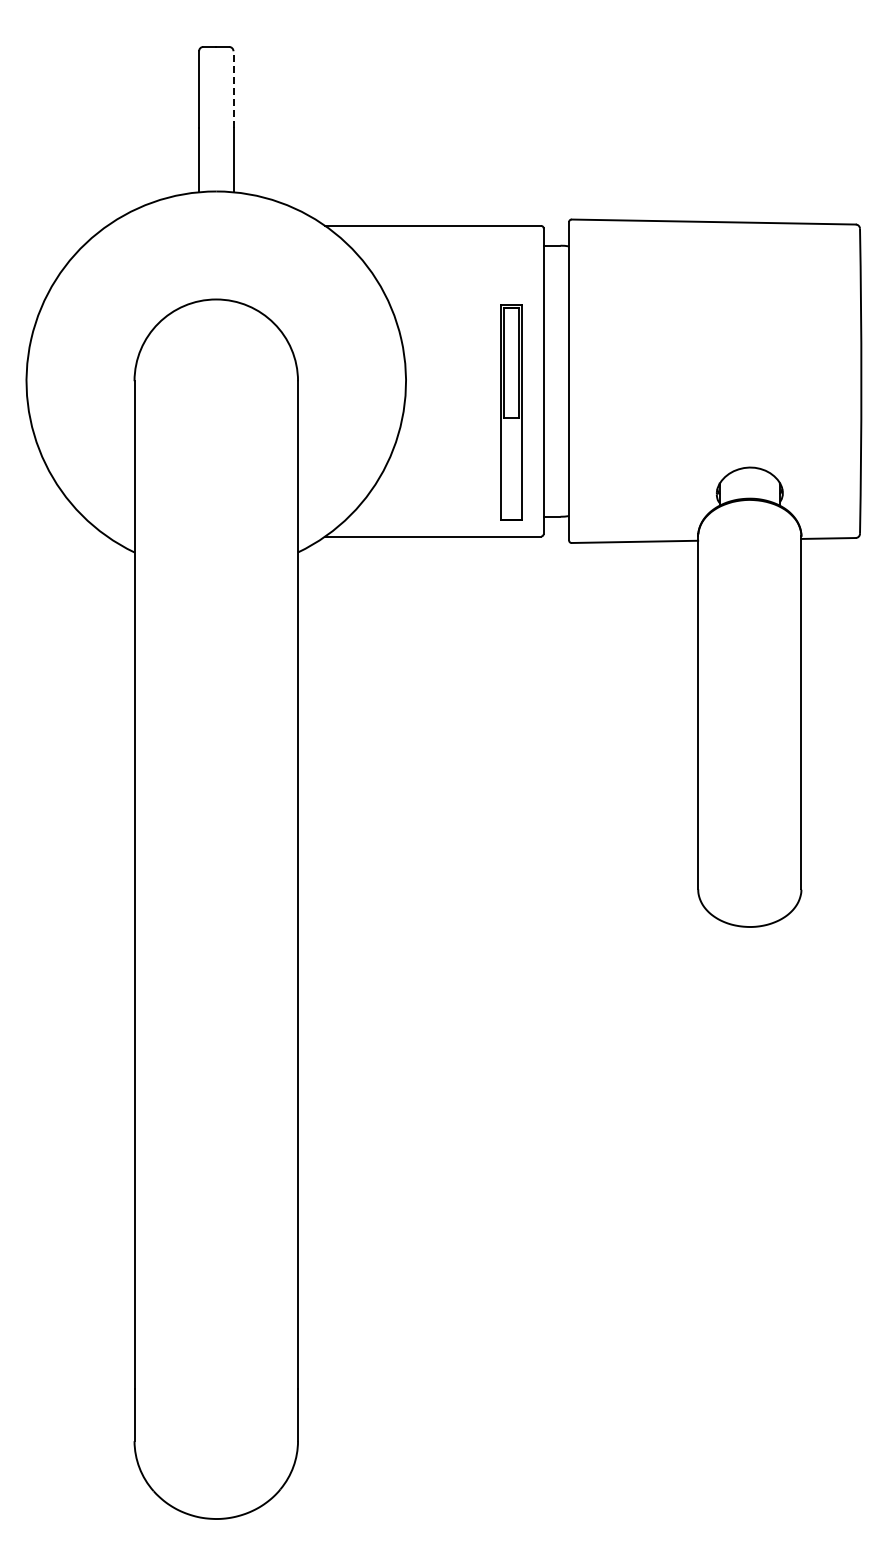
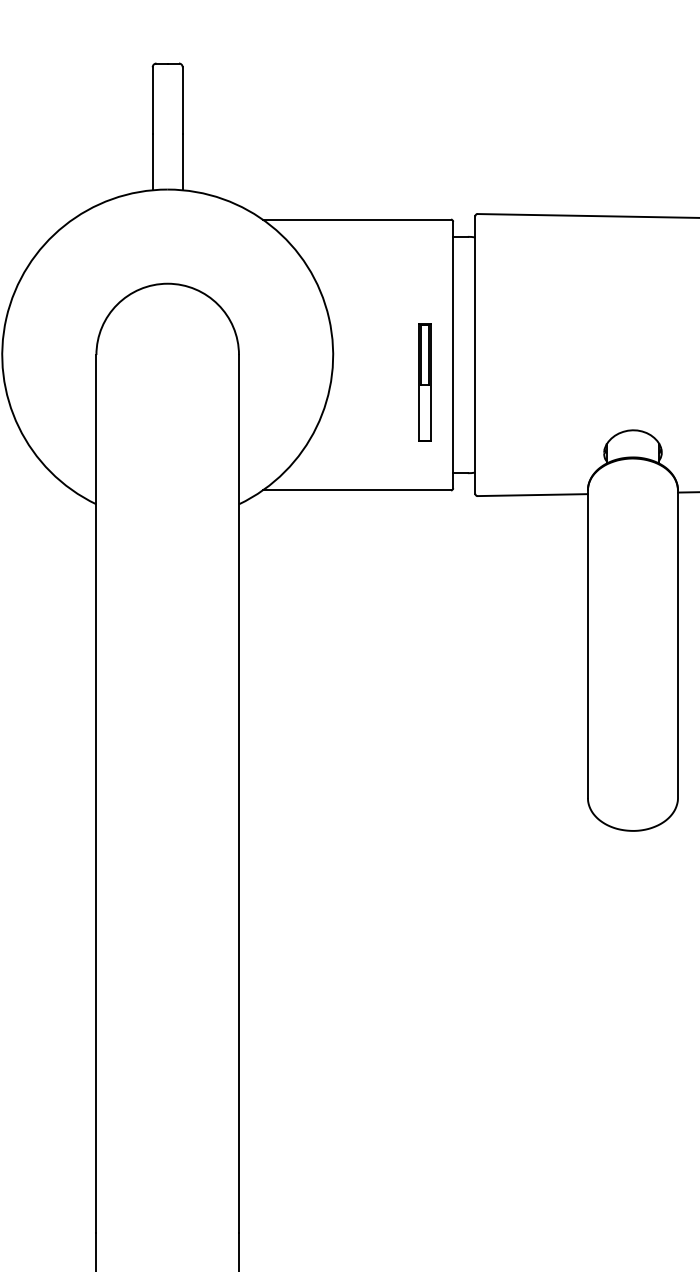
line: (233, 89) -> (182, 100), dashed -> solid
part: (511, 412) -> (425, 382), size x0.62

